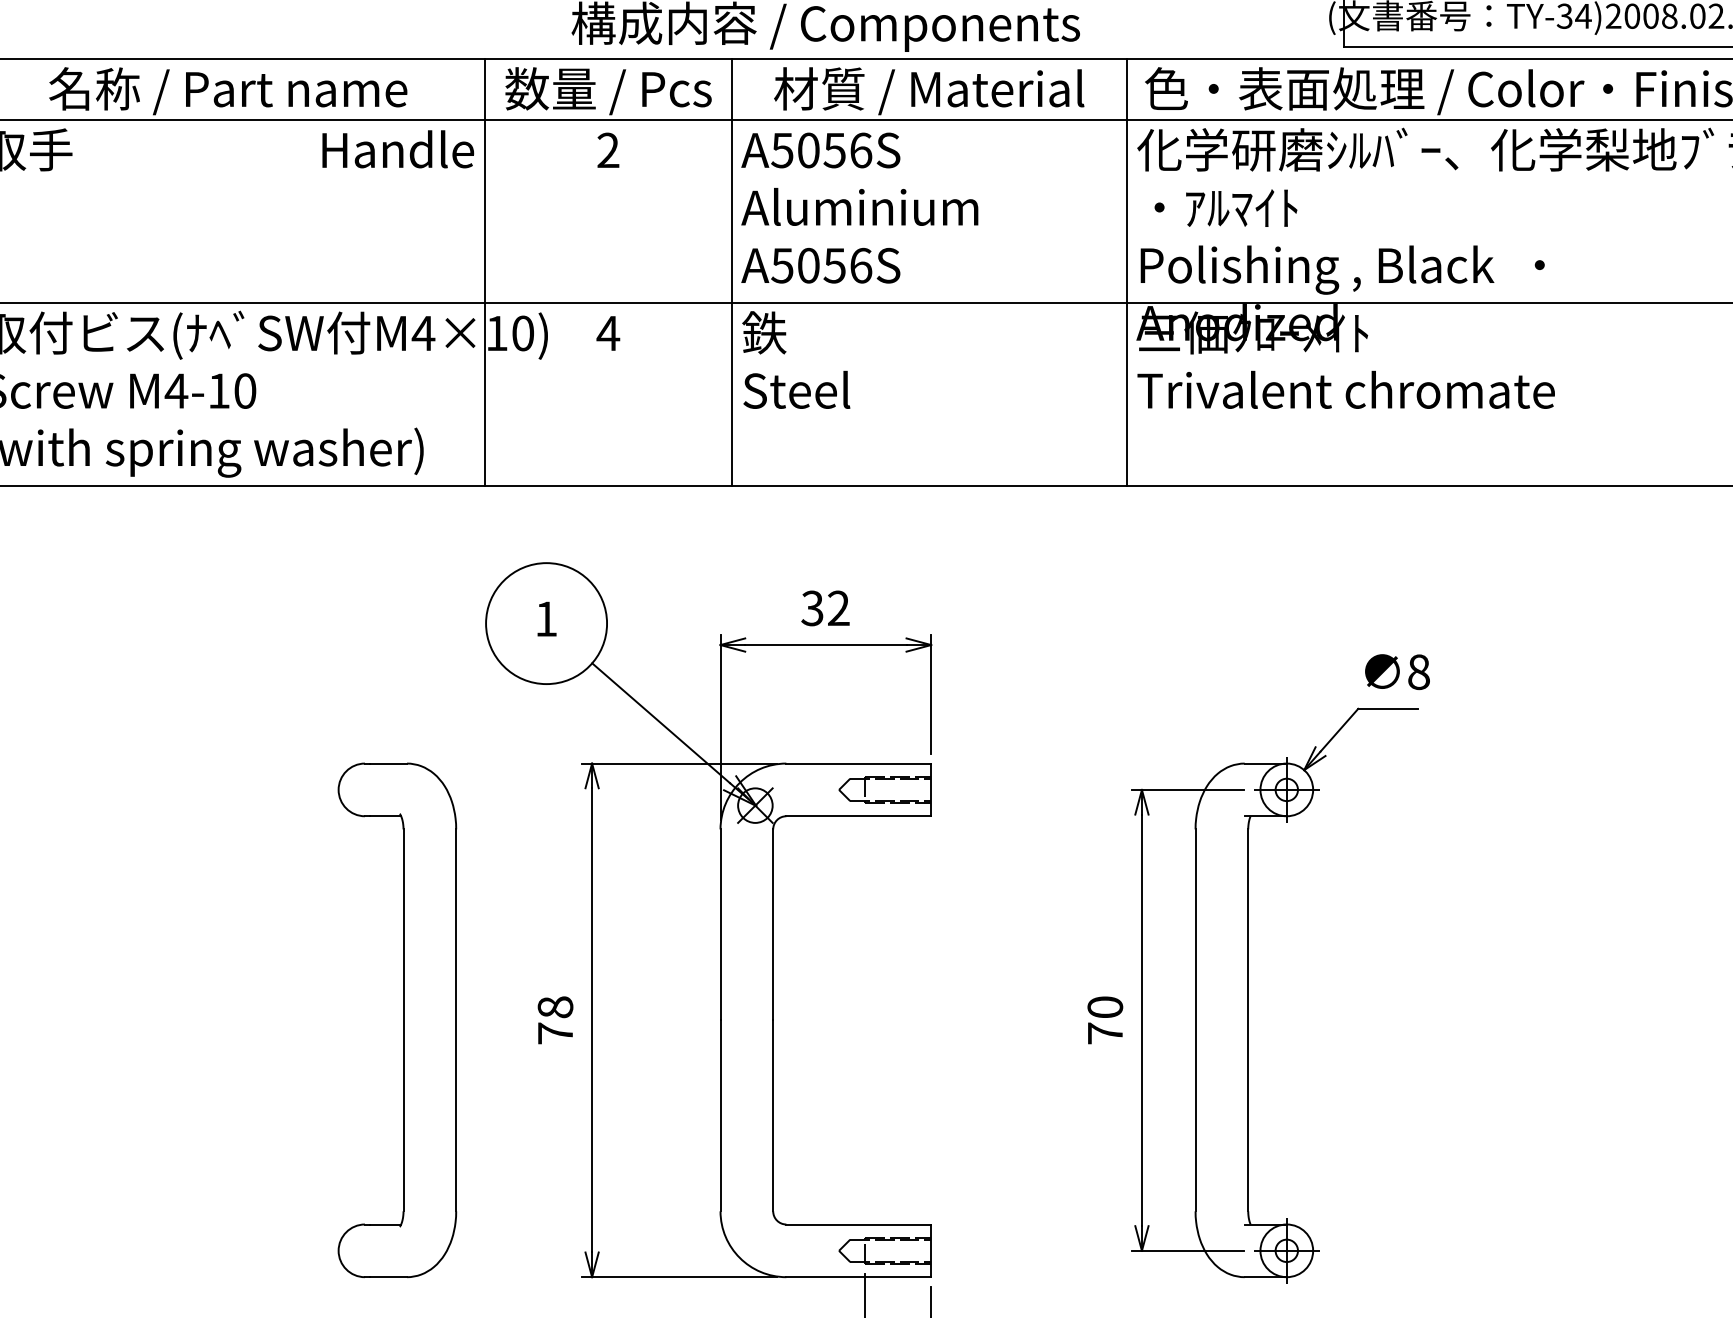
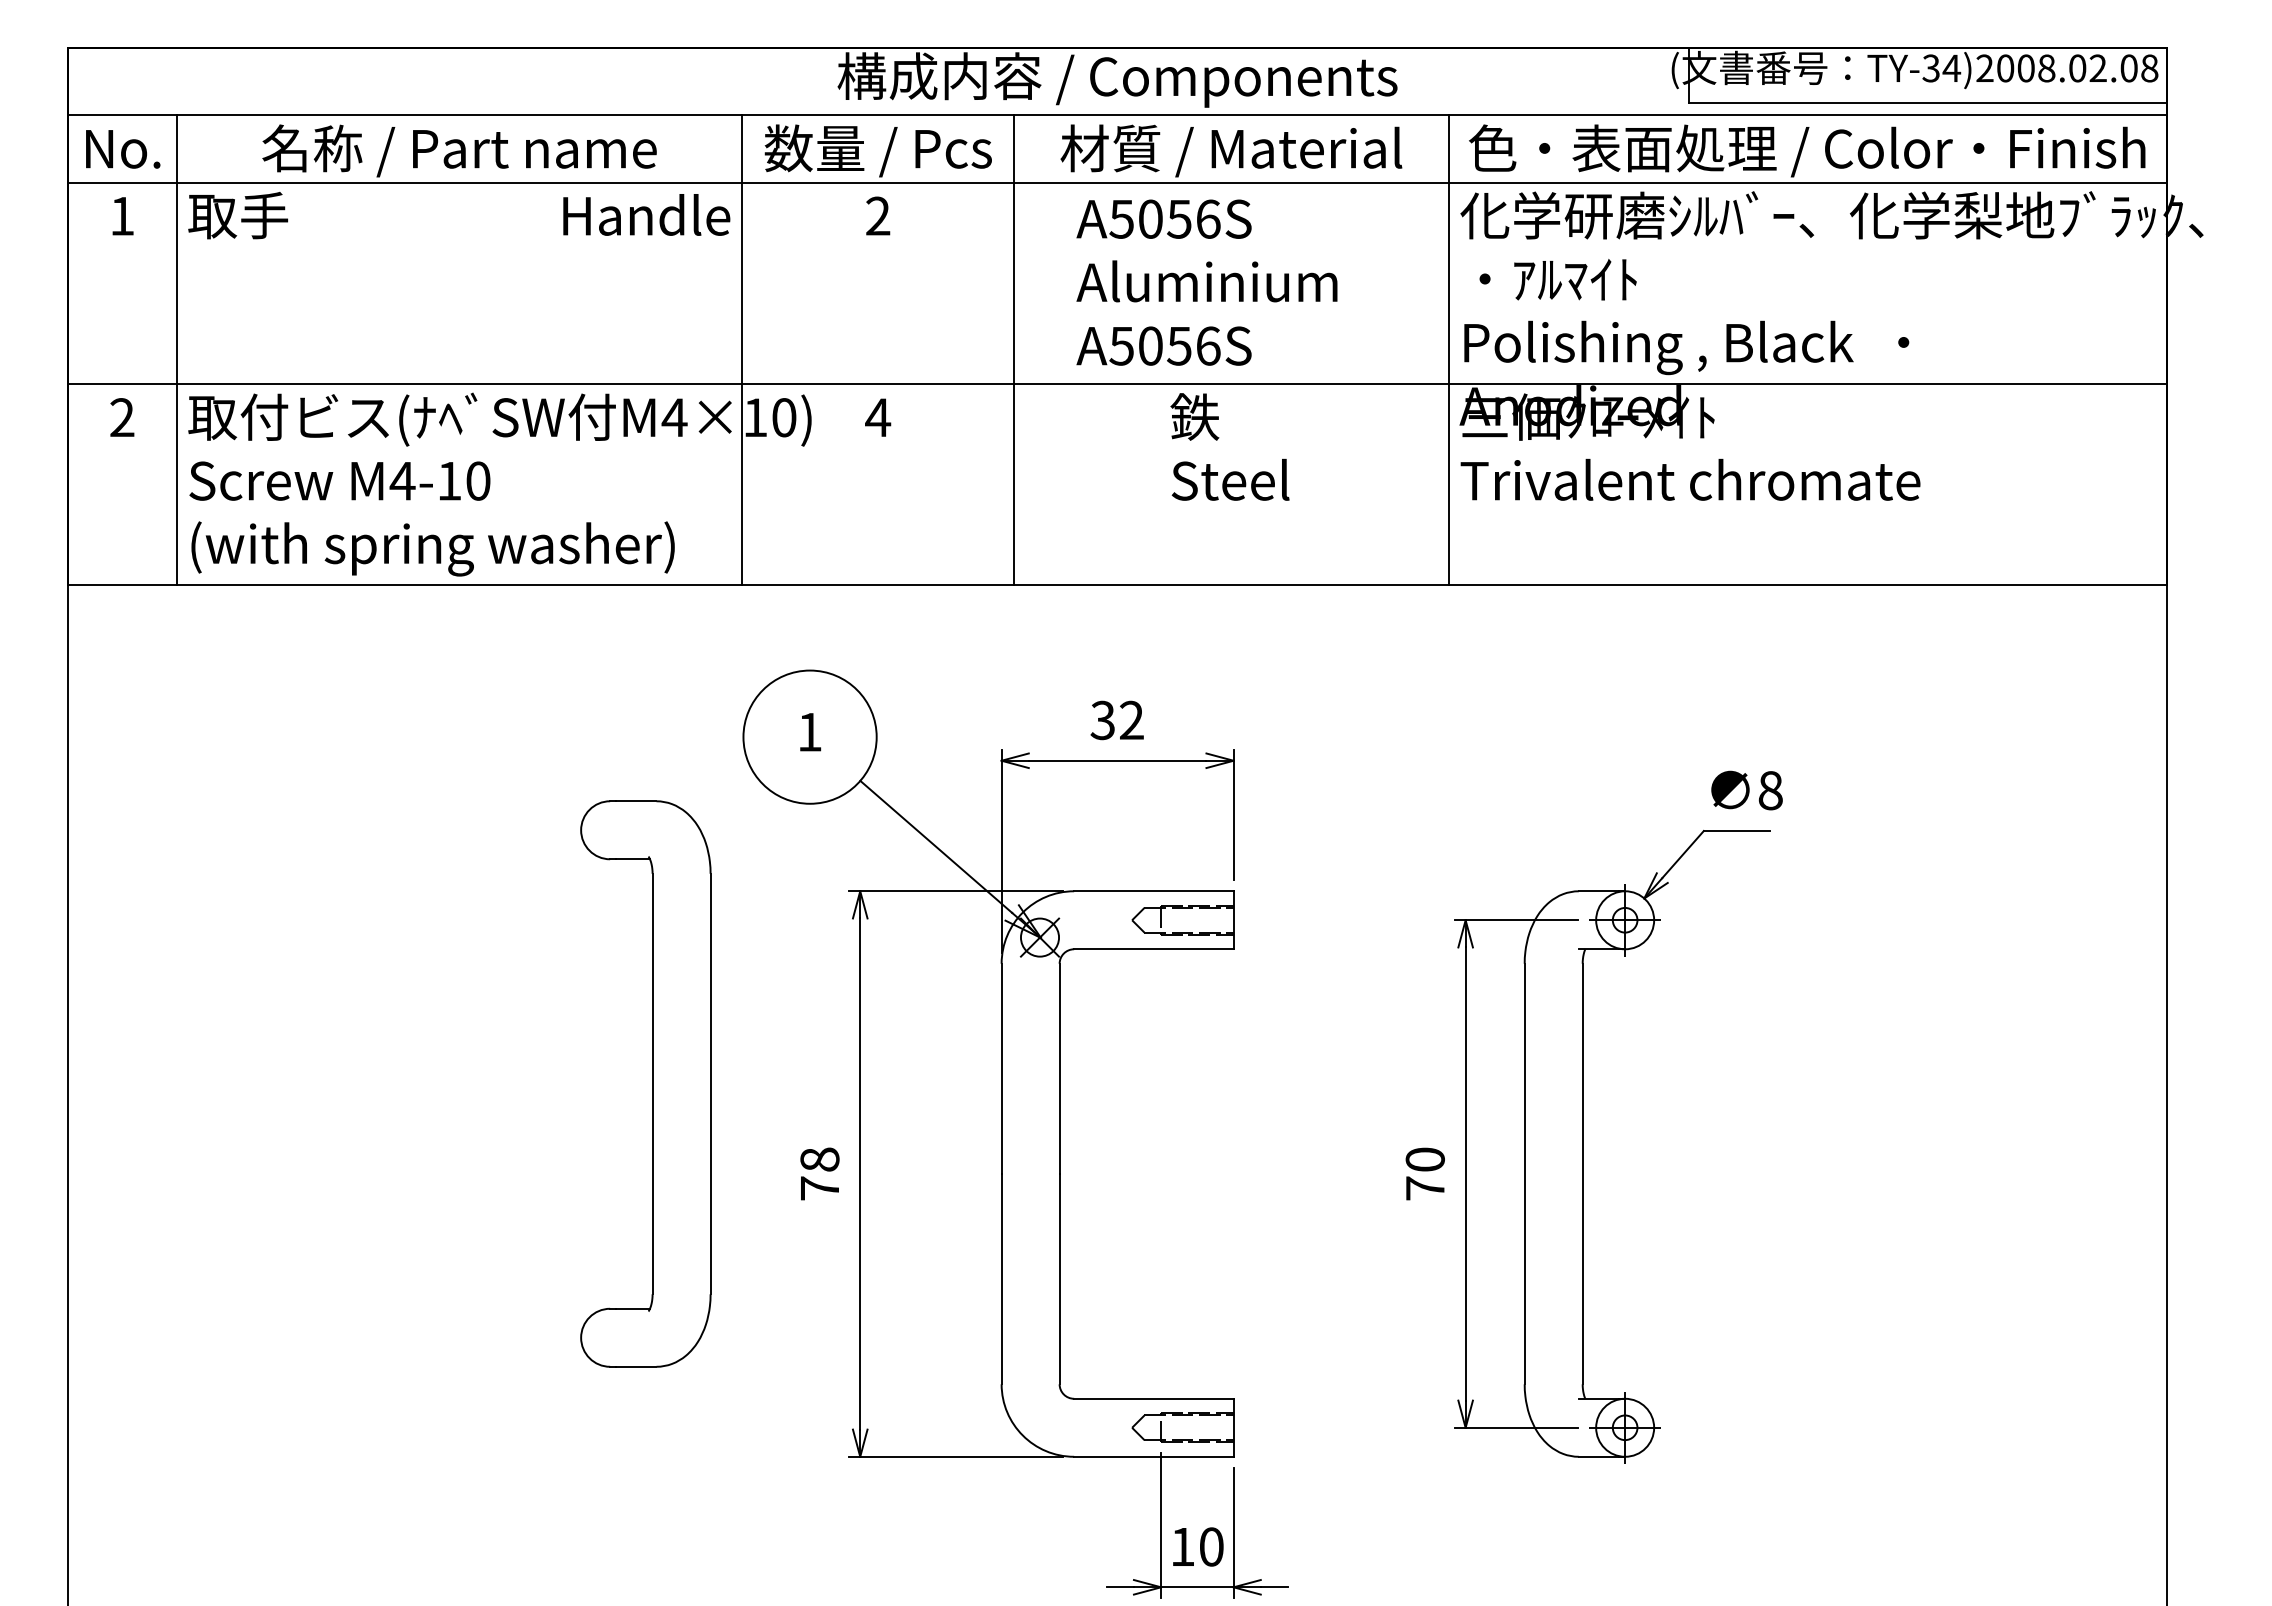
text: (859, 207) -> (1206, 282), moved
text: (795, 359) -> (1229, 446), moved
part: (403, 1019) -> (652, 1083), moved

